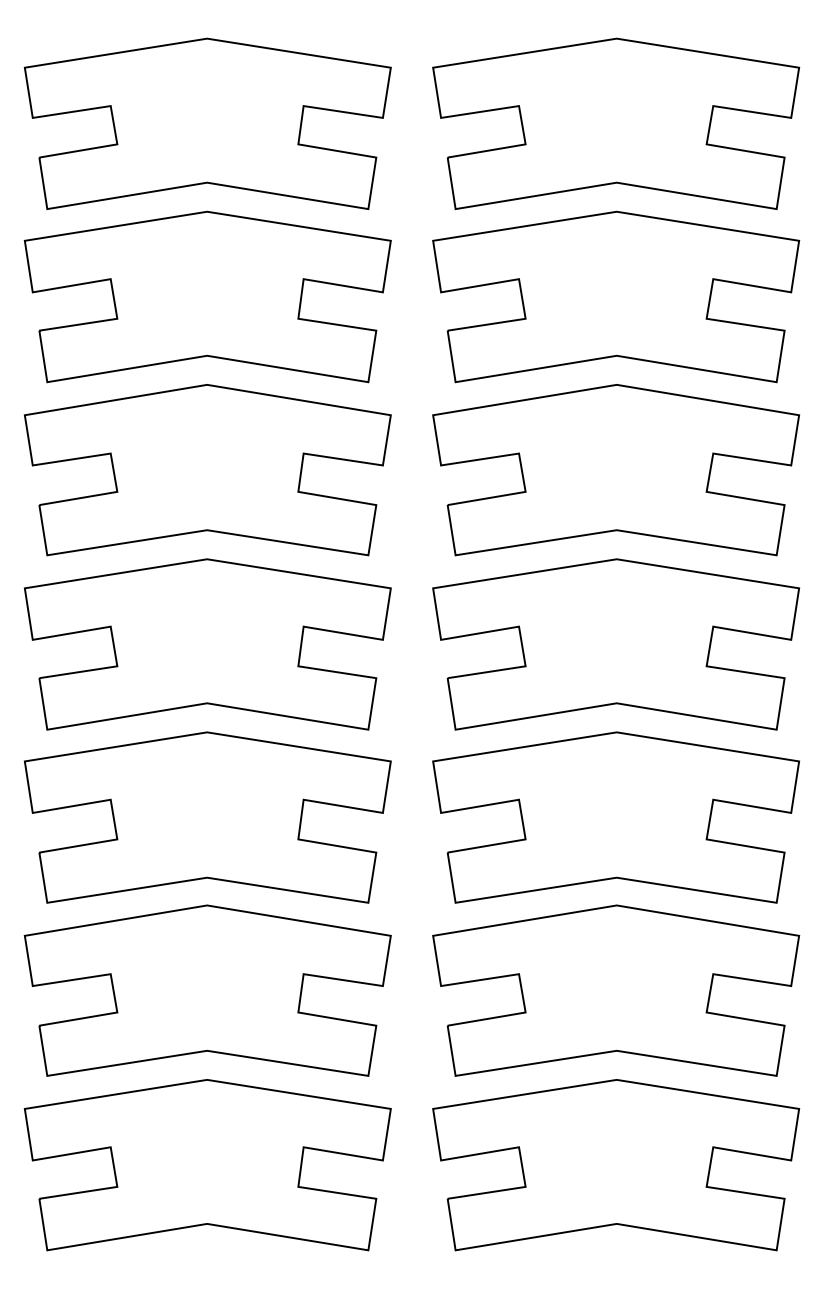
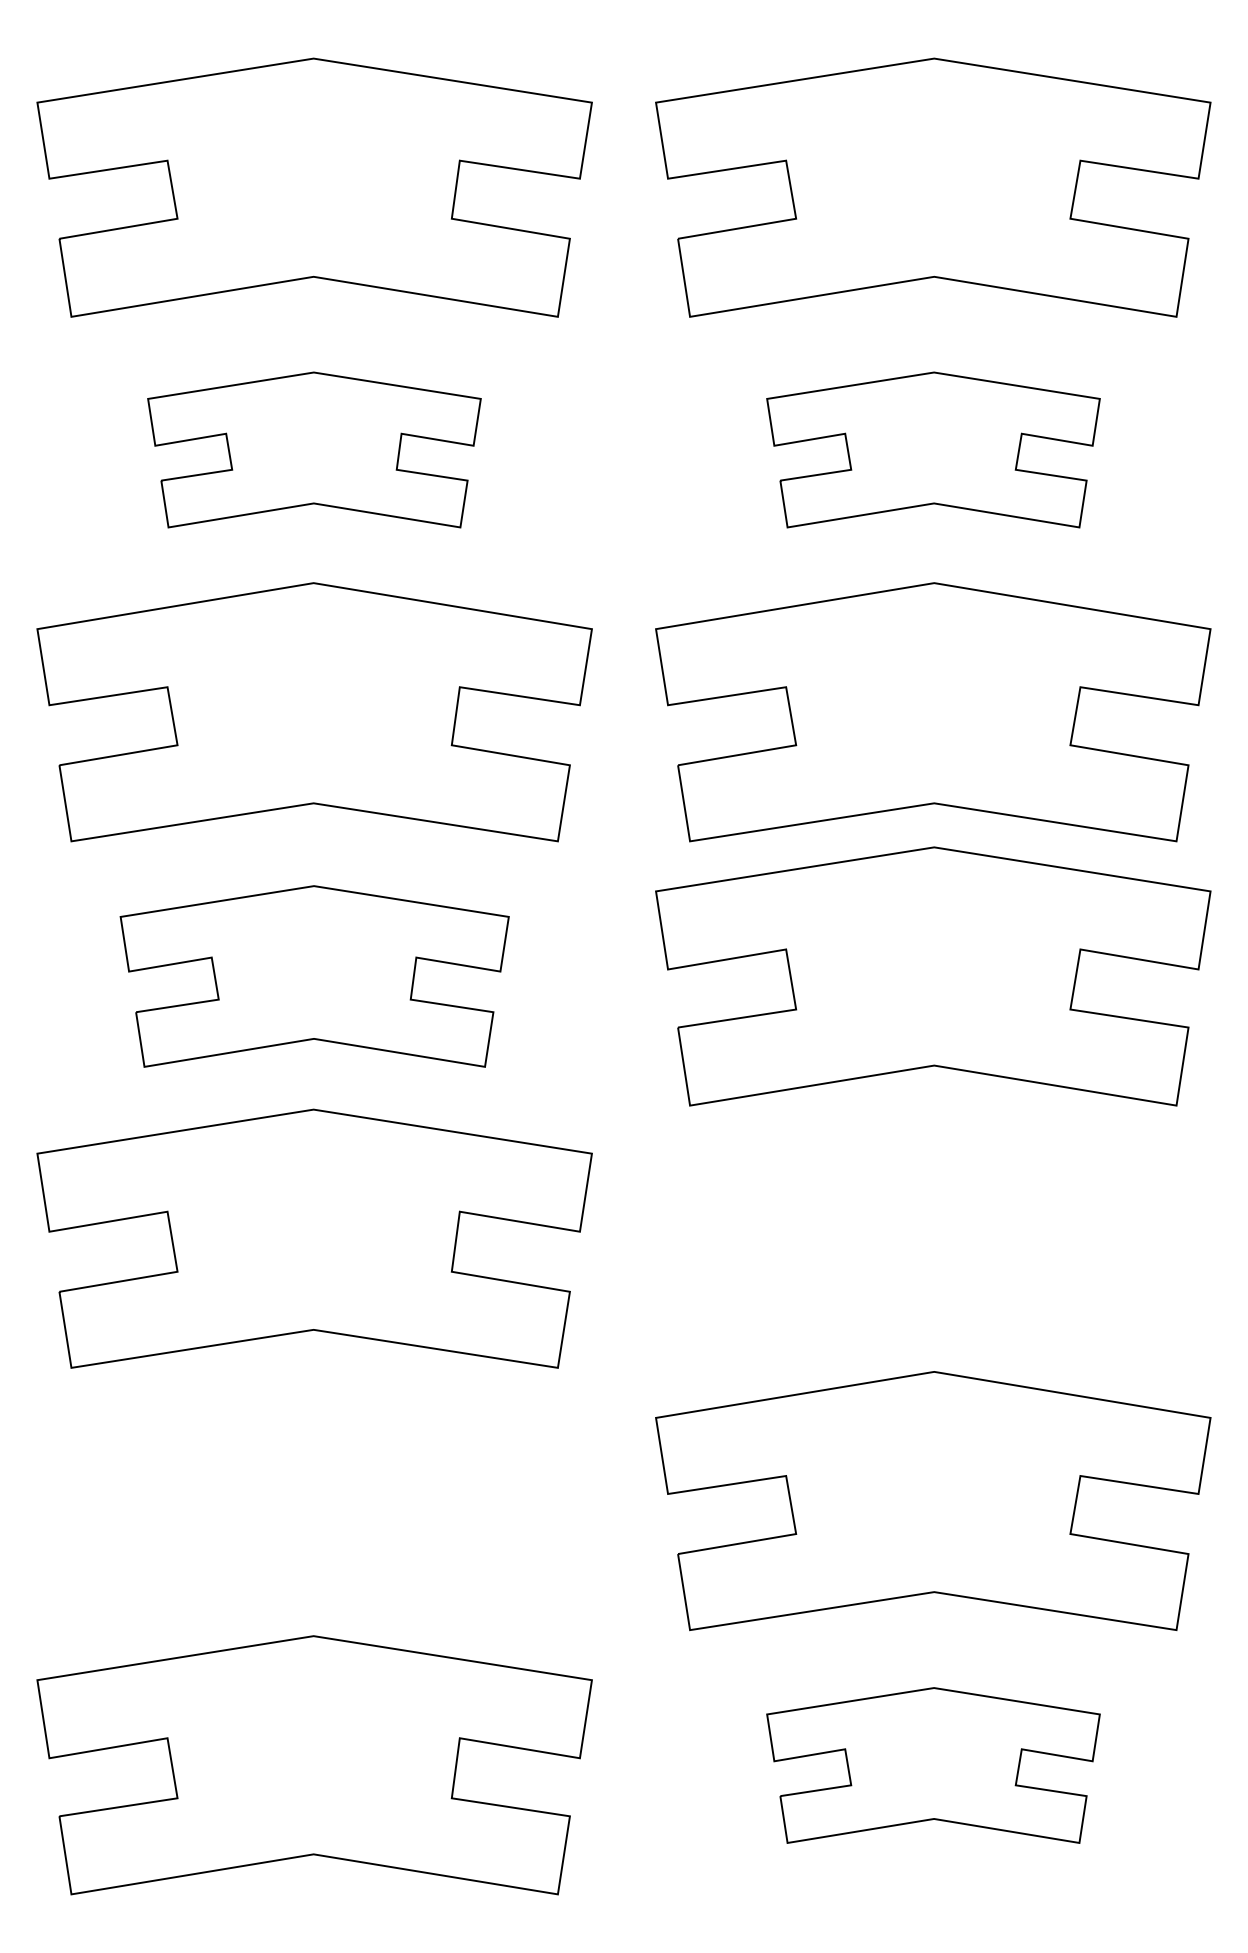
part: (207, 296) -> (314, 449), size x0.6
part: (616, 296) -> (933, 449), size x0.6
part: (207, 644) -> (314, 976), size x0.7
part: (615, 817) -> (932, 1238), removed
part: (207, 990) -> (314, 1500), removed
part: (616, 1165) -> (933, 1765), size x0.6

